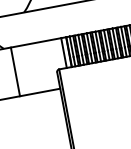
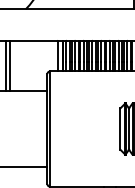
line: (19, 70) -> (10, 65), added

